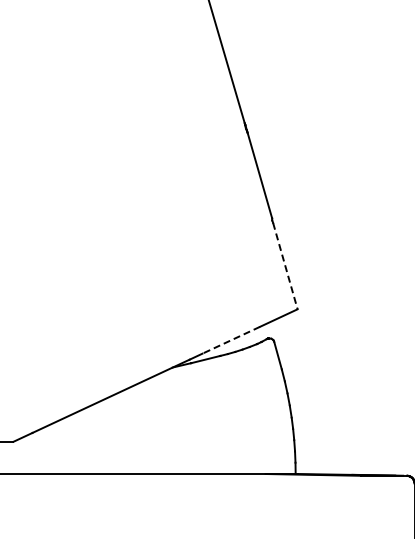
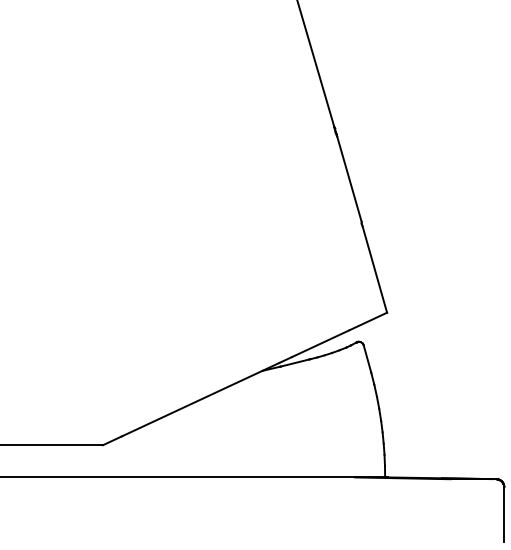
line: (285, 266) -> (374, 269), dashed -> solid
line: (231, 340) -> (320, 343), dashed -> solid

